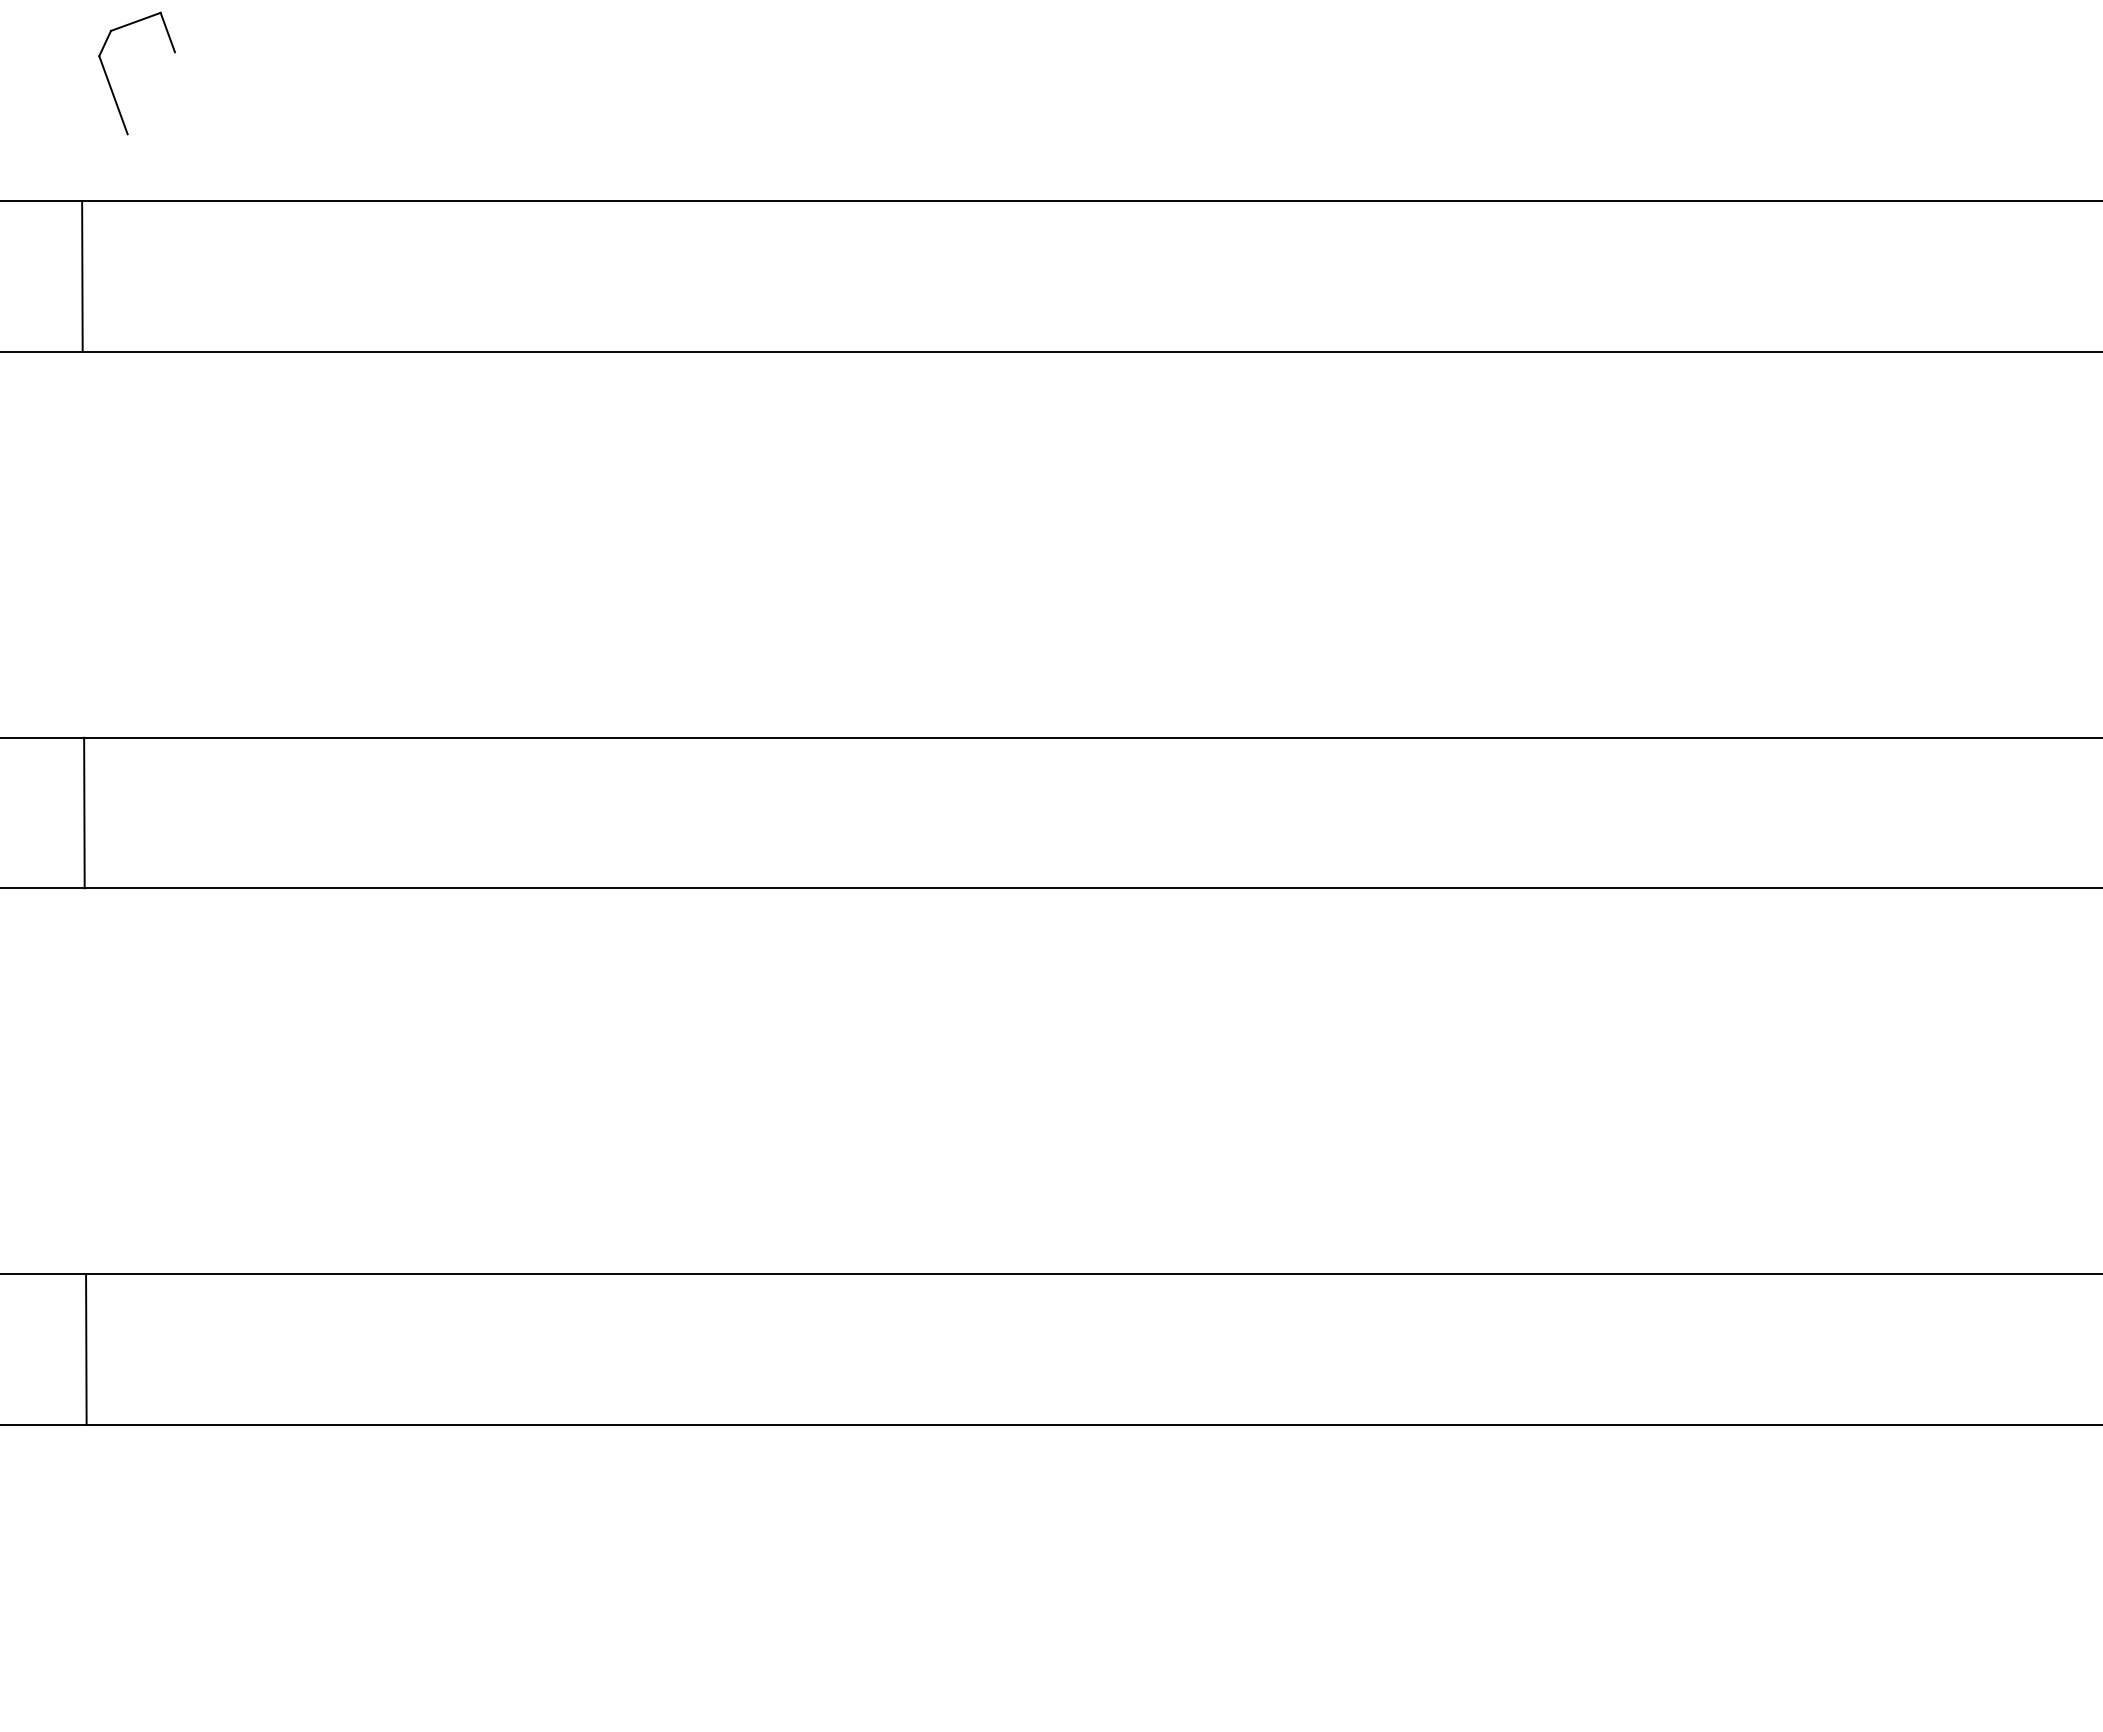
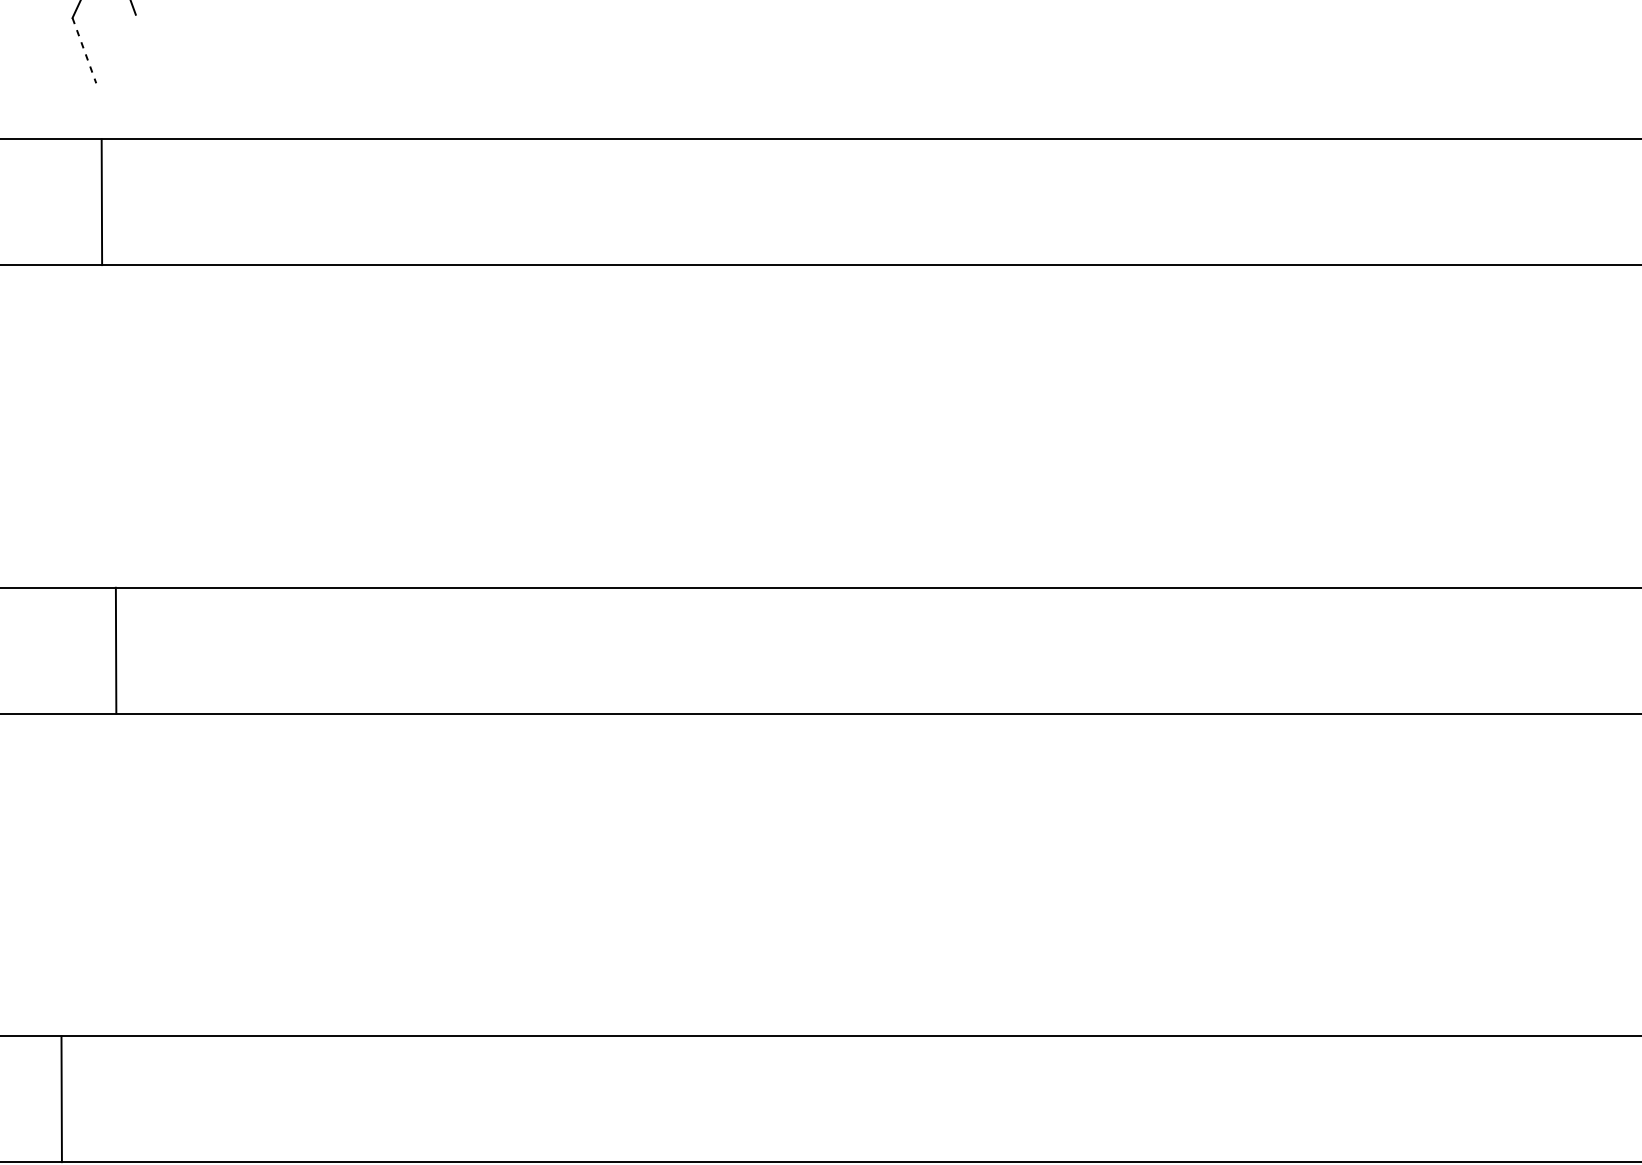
line: (113, 95) -> (84, 50), solid -> dashed
line: (82, 276) -> (101, 202), moved
line: (84, 812) -> (116, 650), moved

